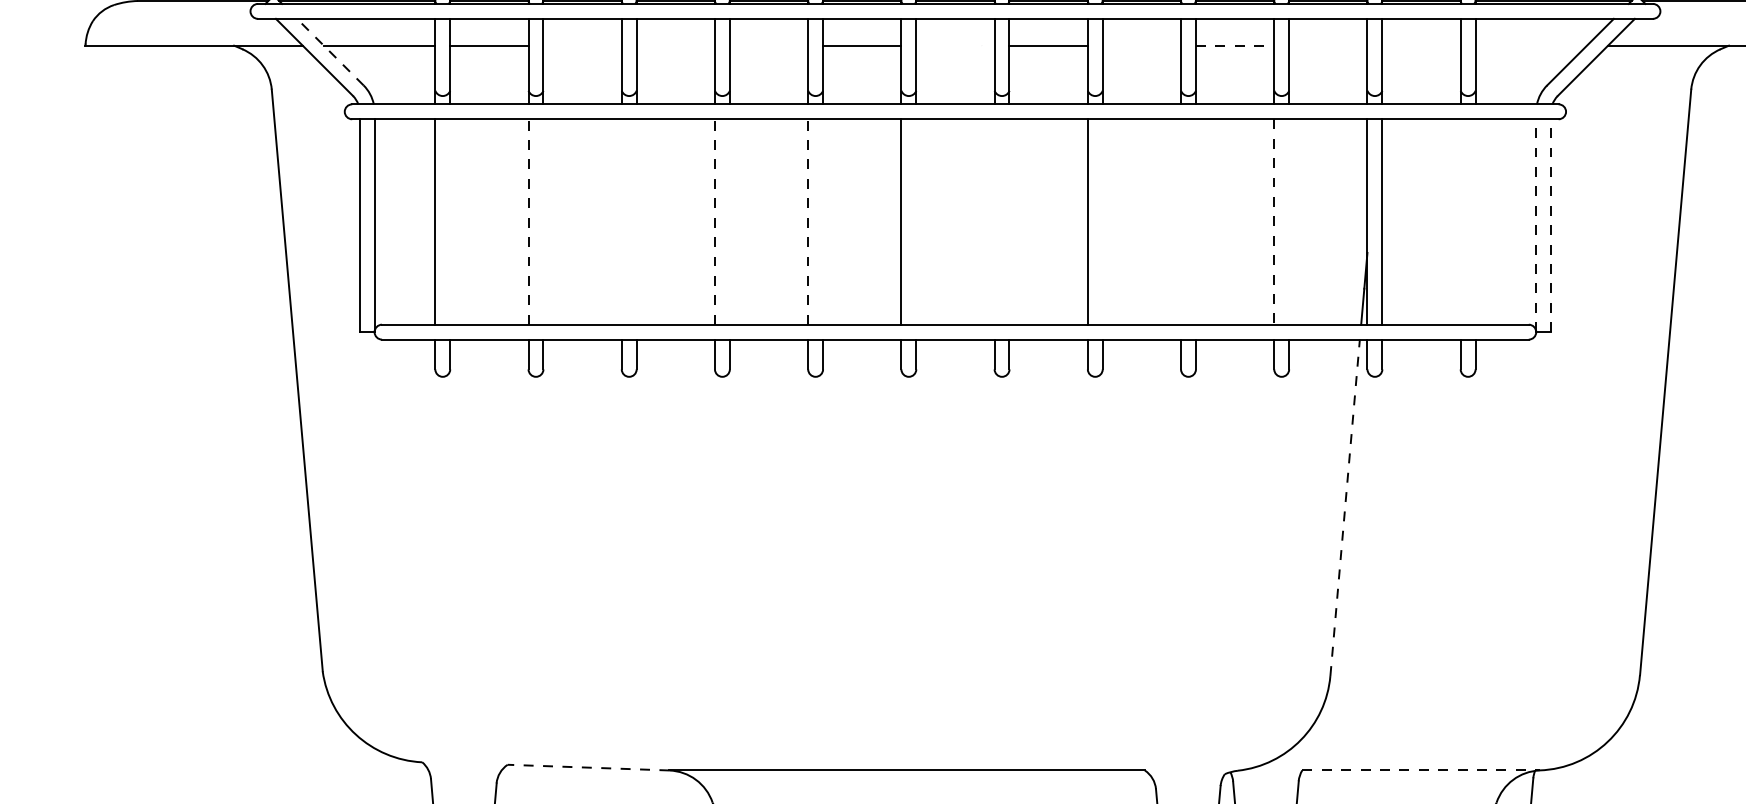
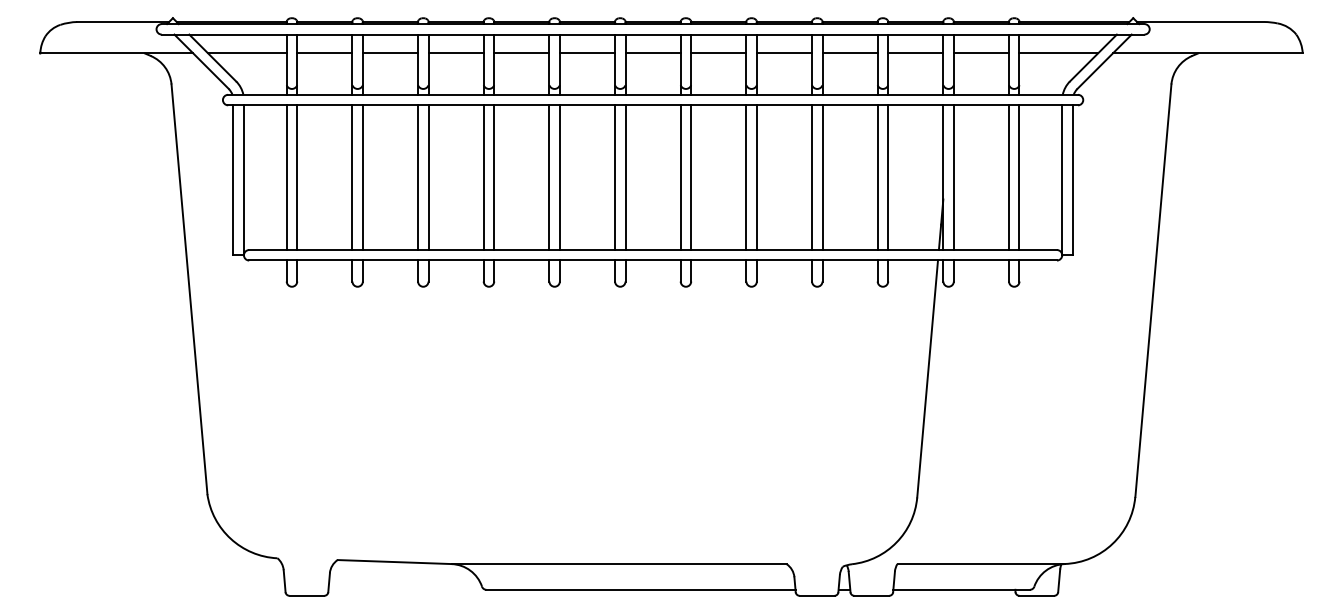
line: (582, 45) -> (390, 53), added
line: (674, 45) -> (455, 53), added
line: (768, 45) -> (521, 53), added
line: (954, 45) -> (652, 53), added
line: (1141, 45) -> (784, 53), added
line: (1235, 45) -> (850, 53), dashed -> solid
line: (1327, 45) -> (915, 53), added
line: (1421, 45) -> (981, 53), added
line: (1530, 45) -> (1058, 53), added
line: (329, 51) -> (212, 57), dashed -> solid
line: (450, 221) -> (297, 177), added
line: (528, 221) -> (352, 177), dashed -> solid
line: (542, 221) -> (362, 177), added
line: (622, 221) -> (418, 177), added
line: (636, 221) -> (428, 177), added
line: (714, 221) -> (483, 177), dashed -> solid
line: (730, 221) -> (494, 177), added
line: (808, 221) -> (549, 177), dashed -> solid
line: (822, 221) -> (559, 177), added
line: (916, 221) -> (625, 177), added
line: (994, 221) -> (680, 177), added
line: (1009, 221) -> (691, 177), added
line: (1102, 221) -> (756, 177), added
line: (1181, 221) -> (812, 177), added
line: (1195, 221) -> (822, 177), added
line: (1289, 221) -> (888, 177), added
line: (1461, 221) -> (1009, 177), added
line: (1475, 221) -> (1019, 177), added
line: (1273, 223) -> (877, 178), dashed -> solid
line: (1536, 225) -> (1062, 180), dashed -> solid
line: (1550, 225) -> (1072, 180), dashed -> solid
line: (1344, 508) -> (927, 379), dashed -> solid
line: (588, 768) -> (394, 562), dashed -> solid
line: (1421, 771) -> (981, 564), dashed -> solid

